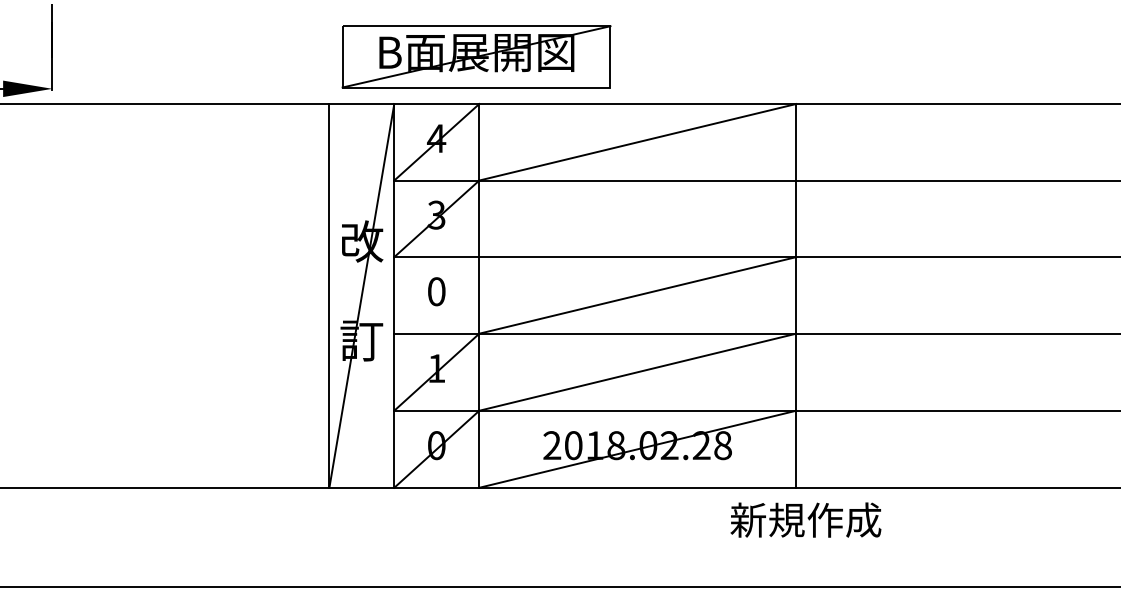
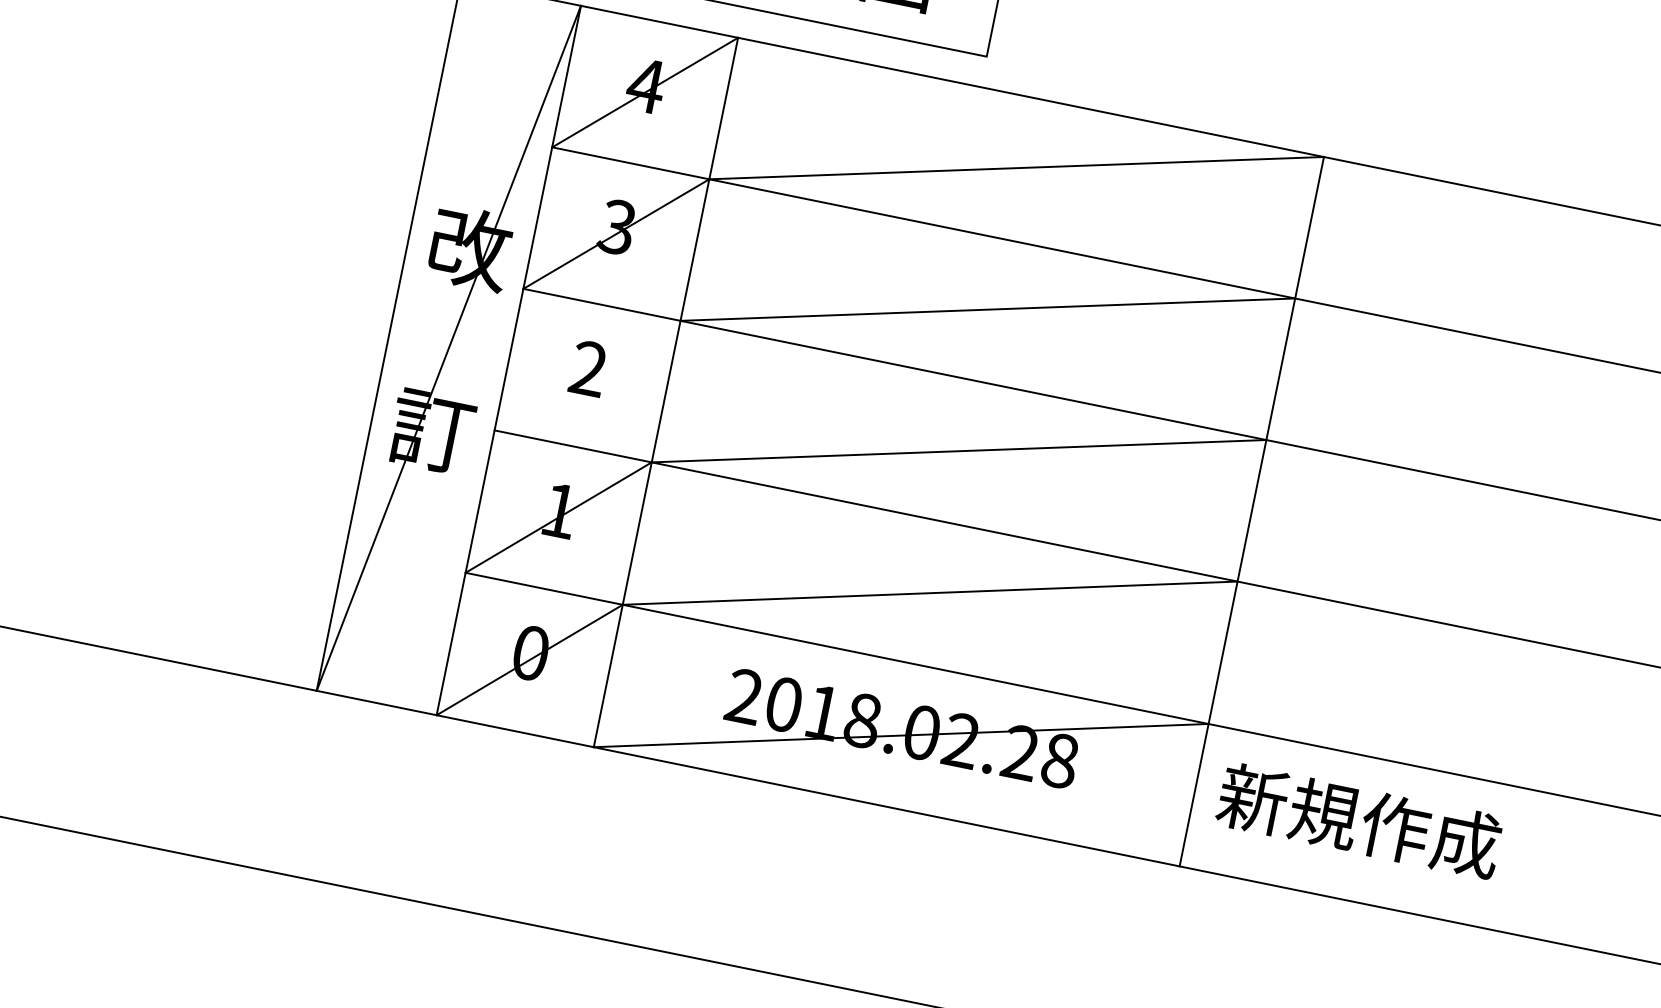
line: (637, 218) -> (987, 308), added
text: (436, 291) -> (588, 368), 0 -> 2
text: (805, 519) -> (1358, 819), moved

